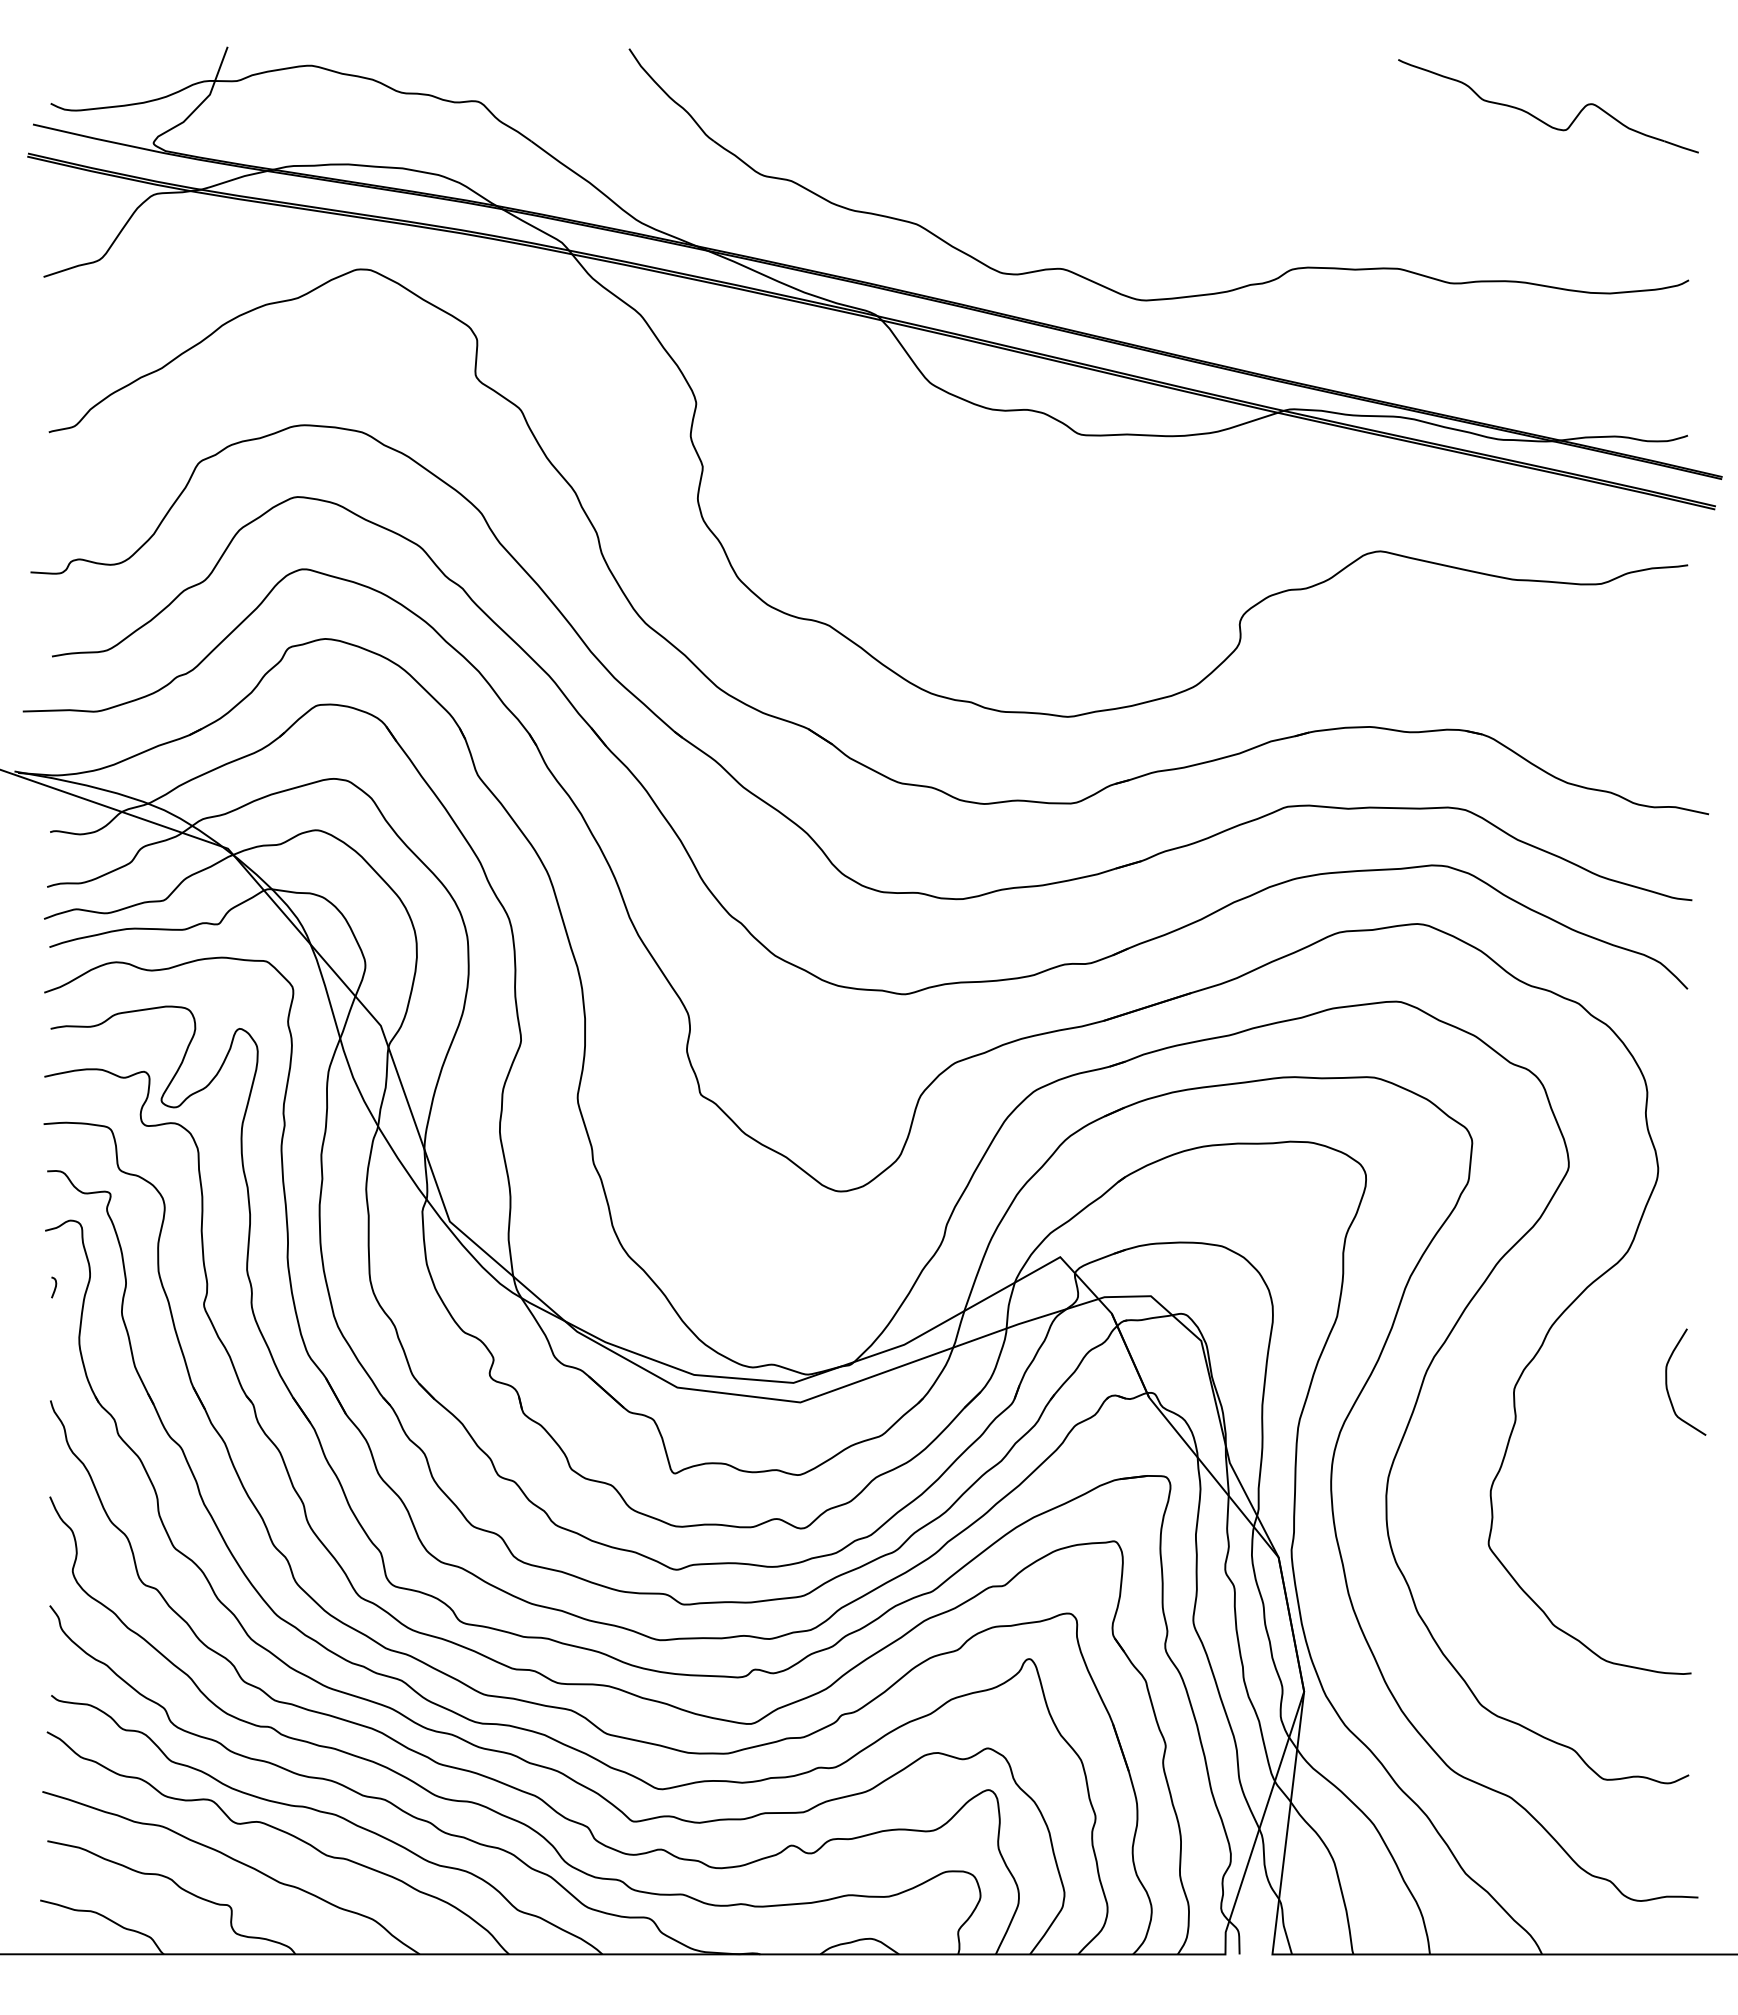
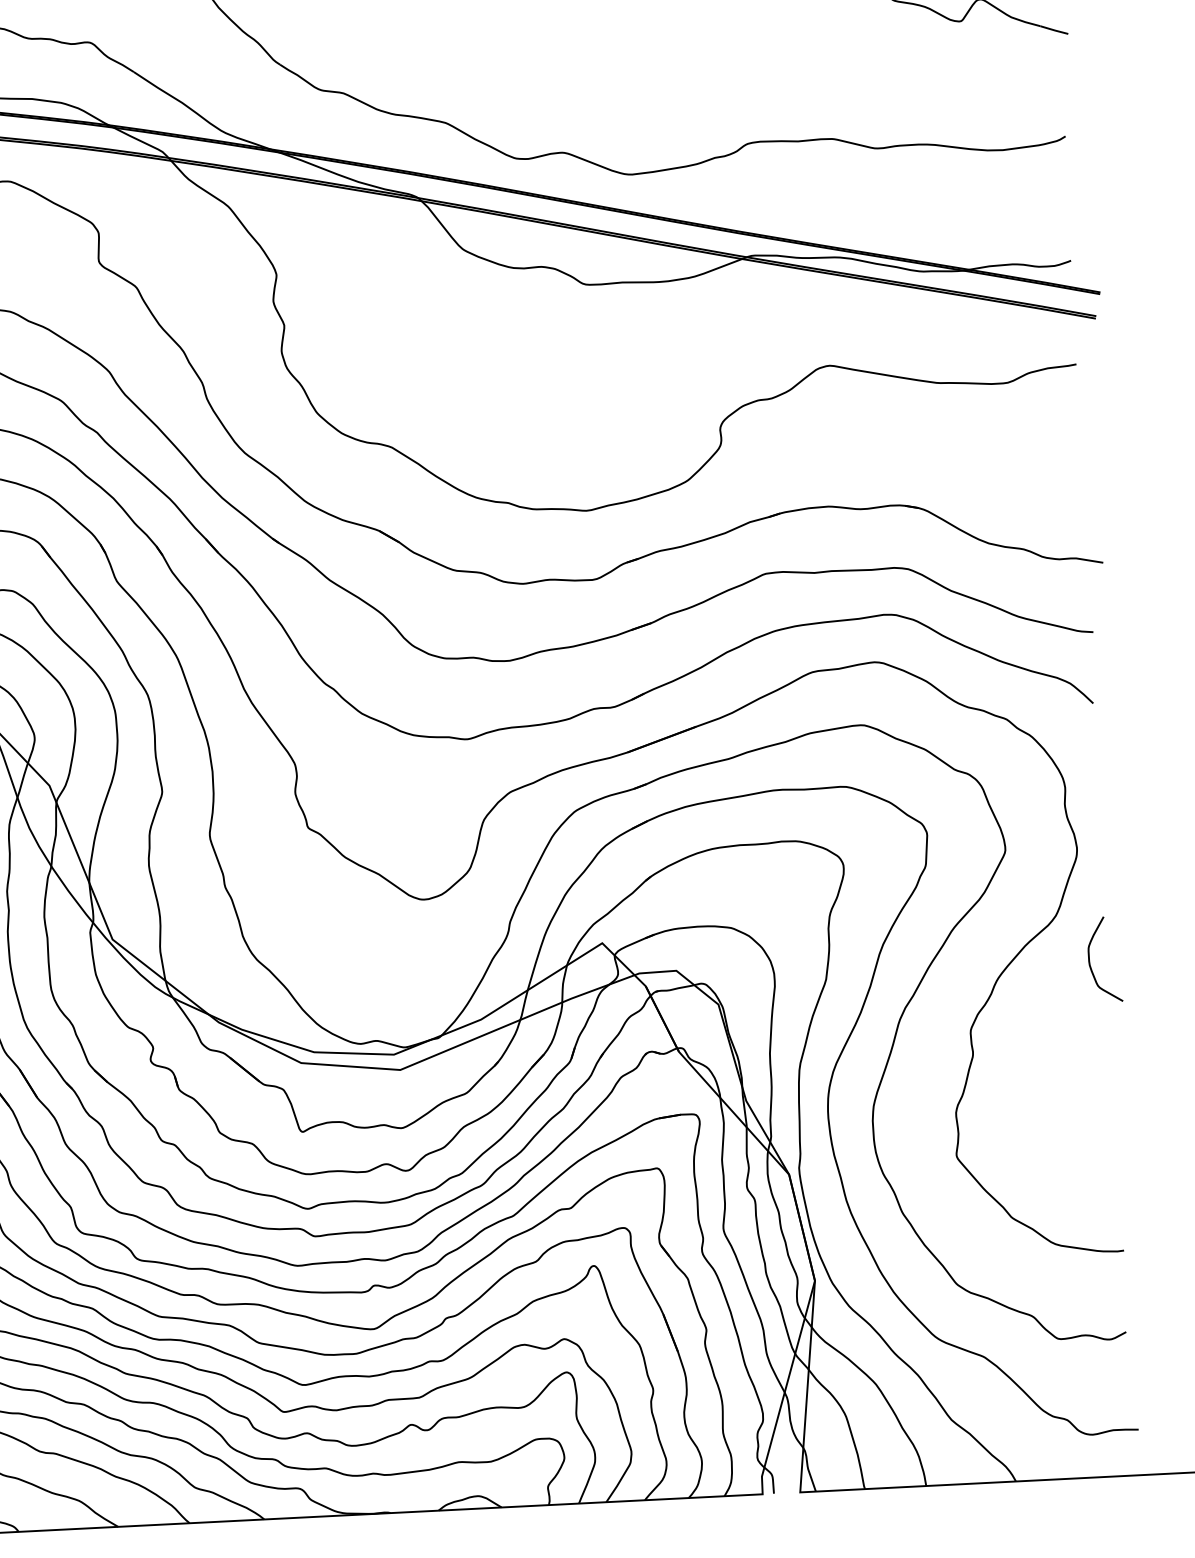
curve: (1667, 1381) -> (1090, 959), moved

